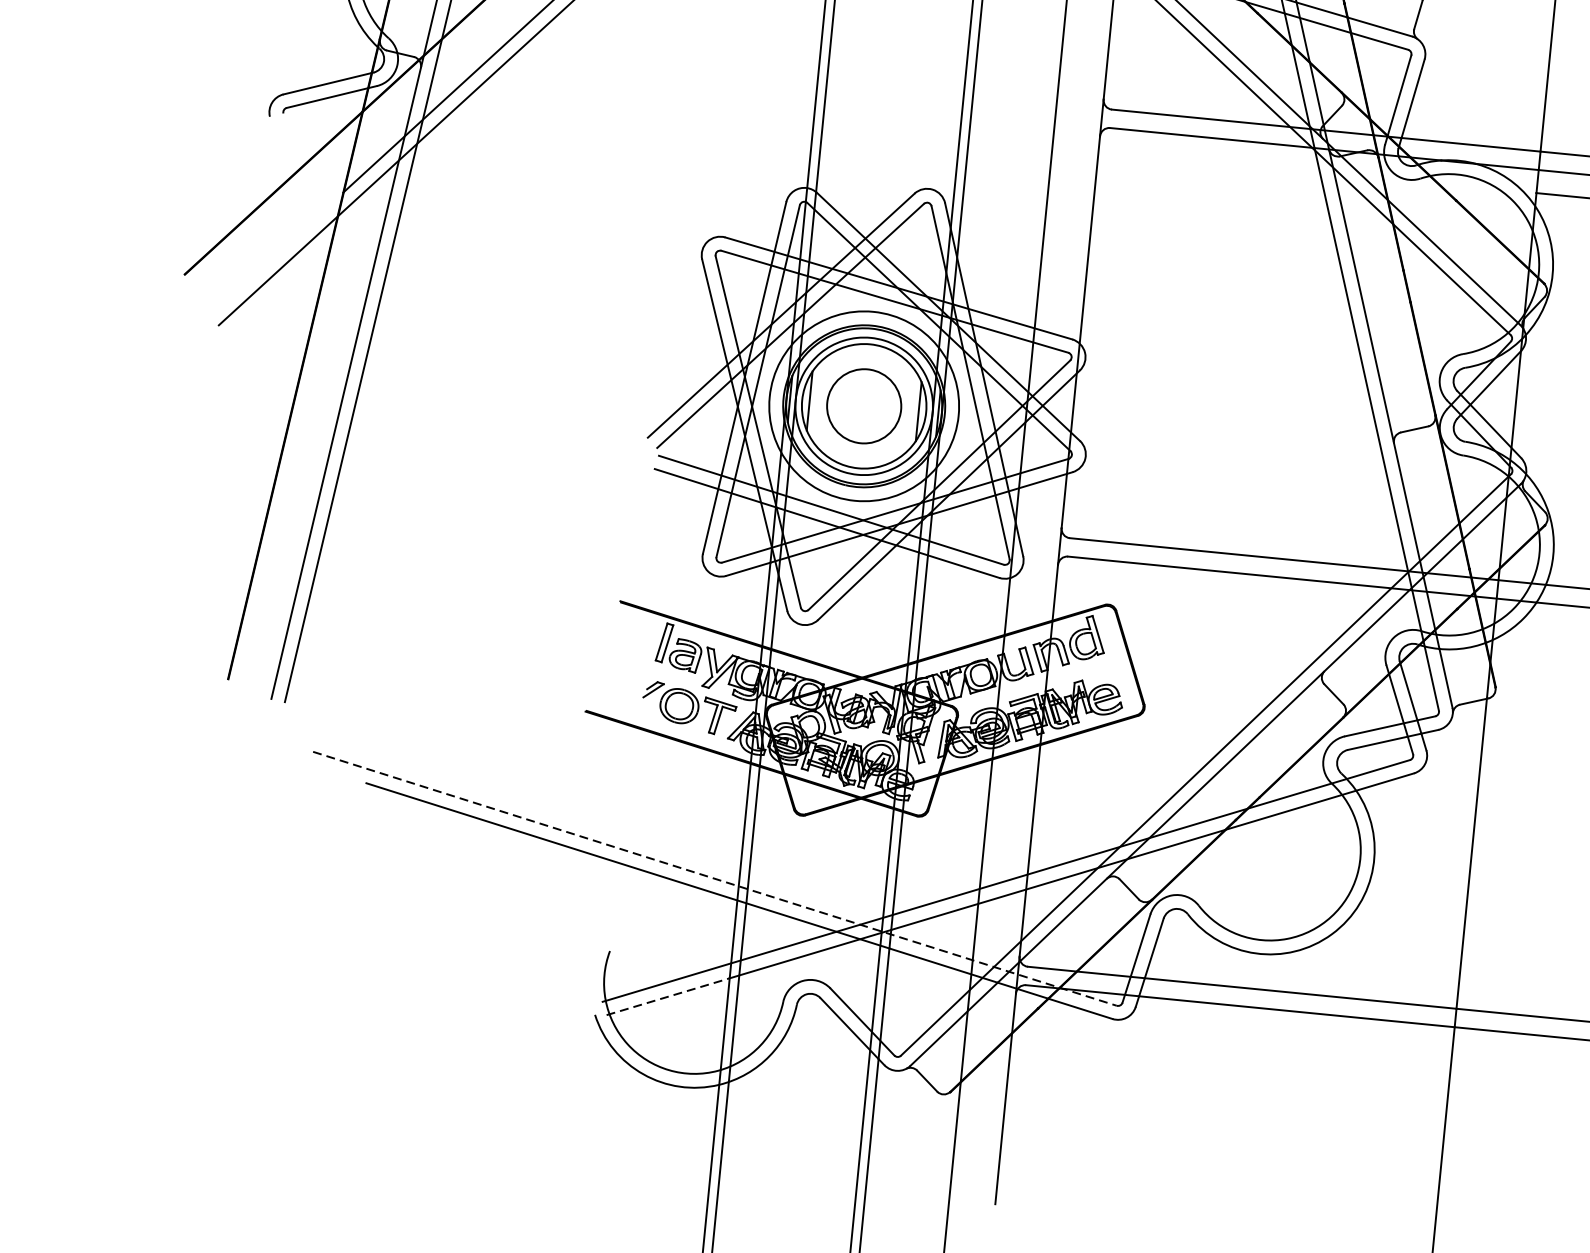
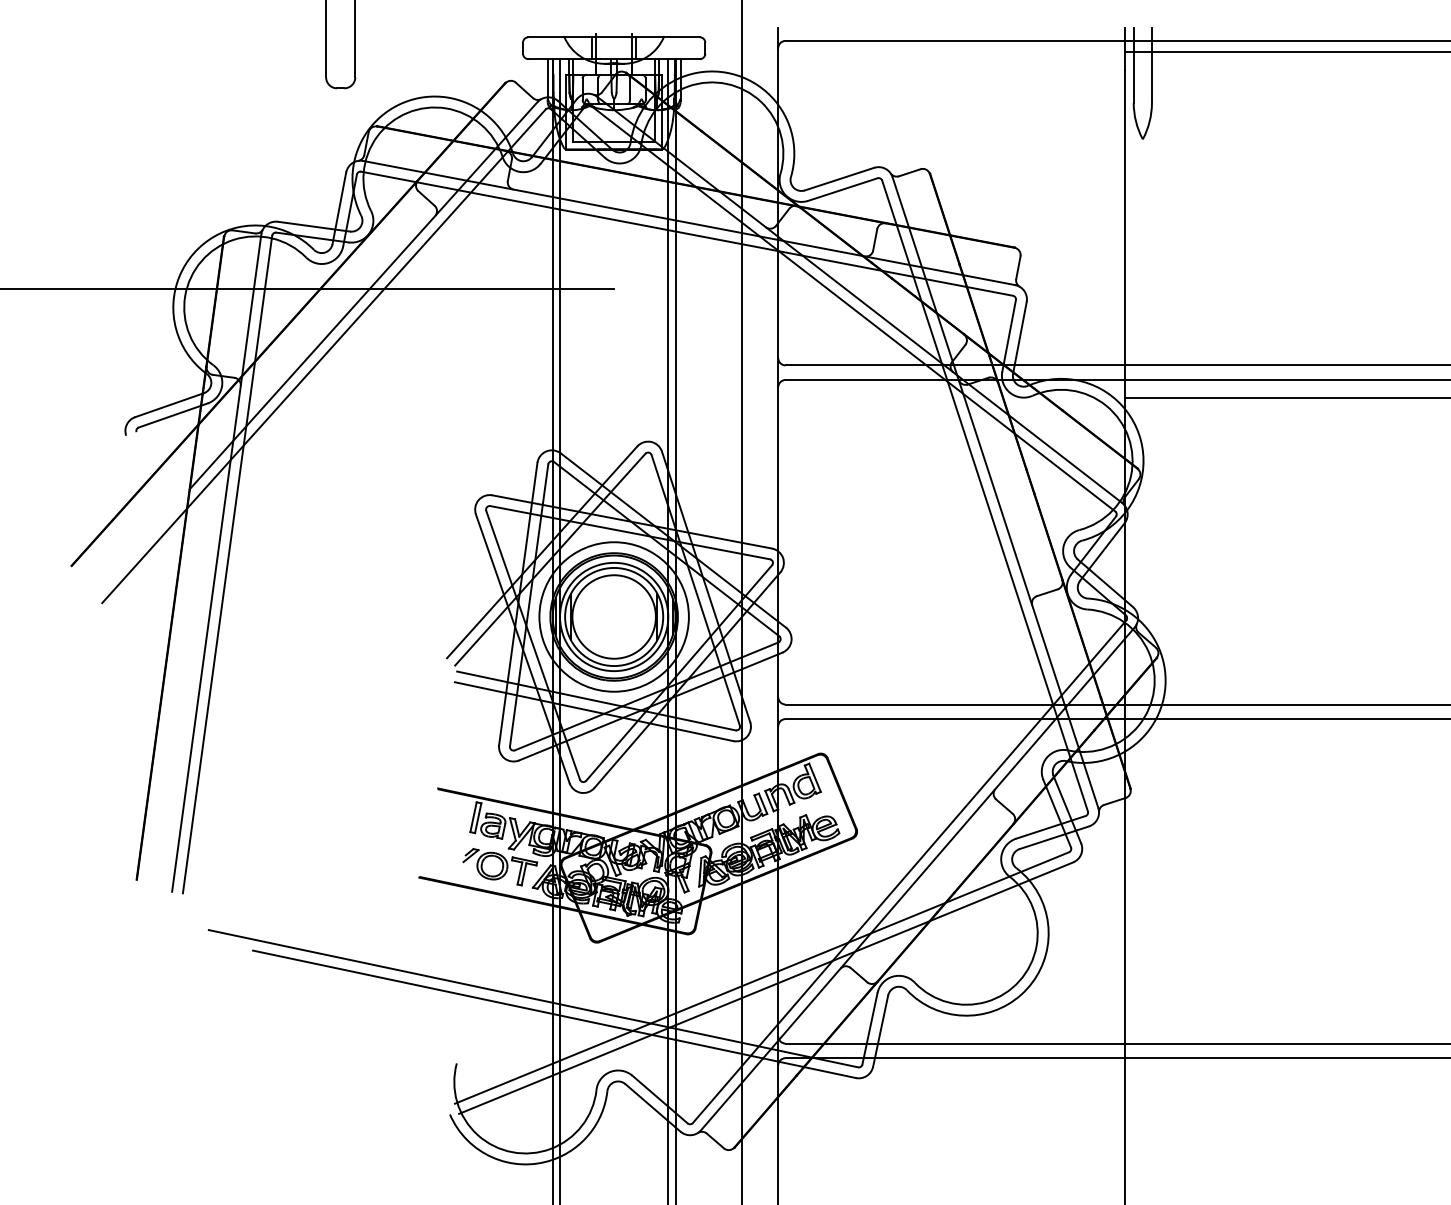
circle: (863, 405) -> (613, 616), size x1.43
line: (714, 878) -> (533, 998), dashed -> solid
line: (667, 996) -> (505, 1094), dashed -> solid

